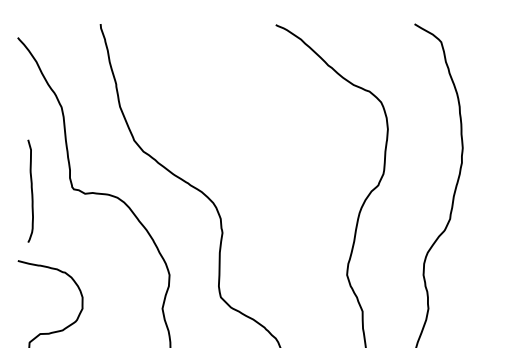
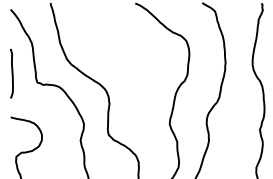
curve: (29, 190) -> (11, 73), moved

